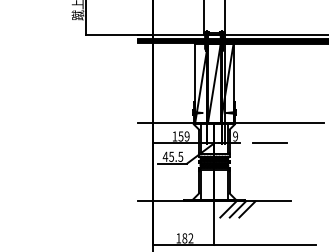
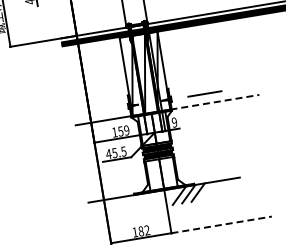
line: (279, 123) -> (215, 102), solid -> dashed
line: (269, 142) -> (204, 93), moved
line: (265, 245) -> (221, 225), solid -> dashed

